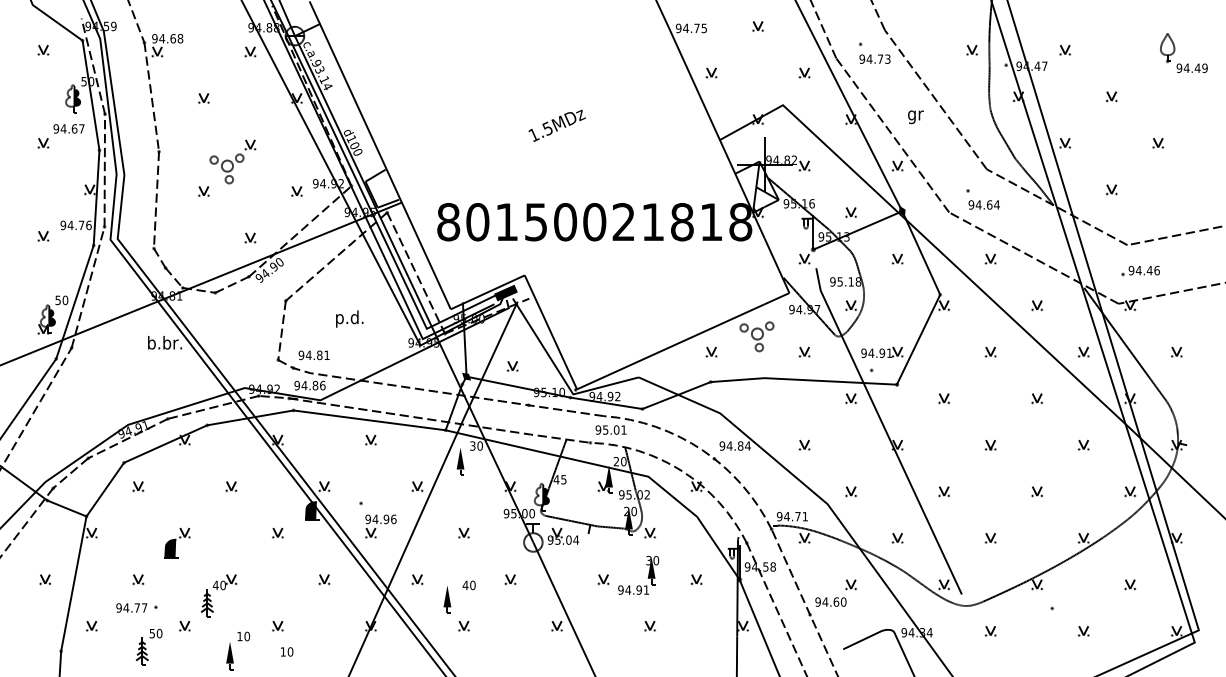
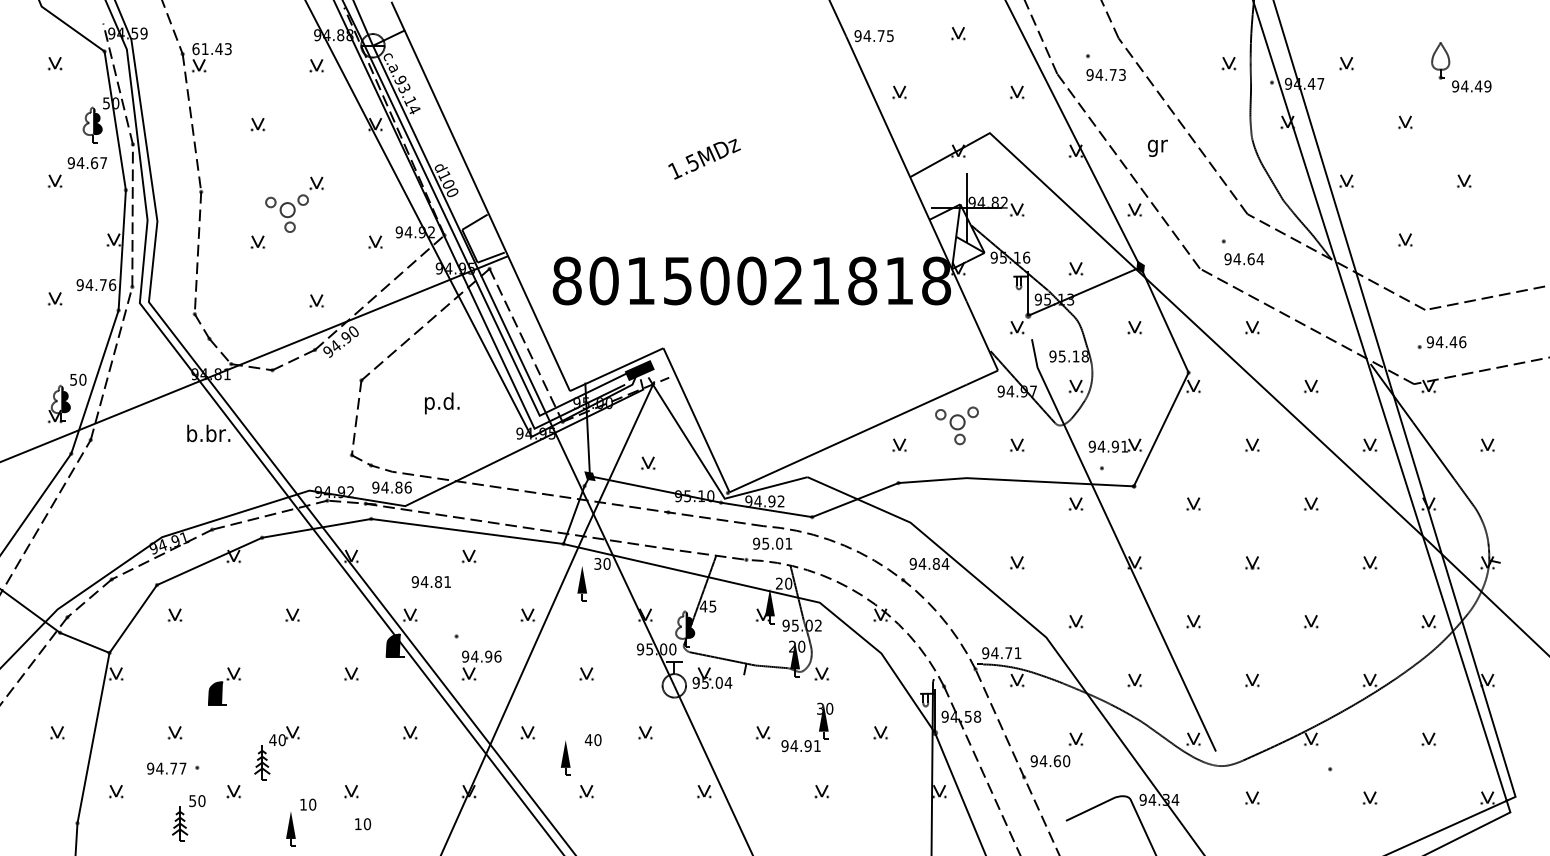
text: (167, 38) -> (211, 48), 94.68 -> 61.43
part: (1175, 51) -> (1450, 65), moved
text: (313, 355) -> (430, 582), moved

